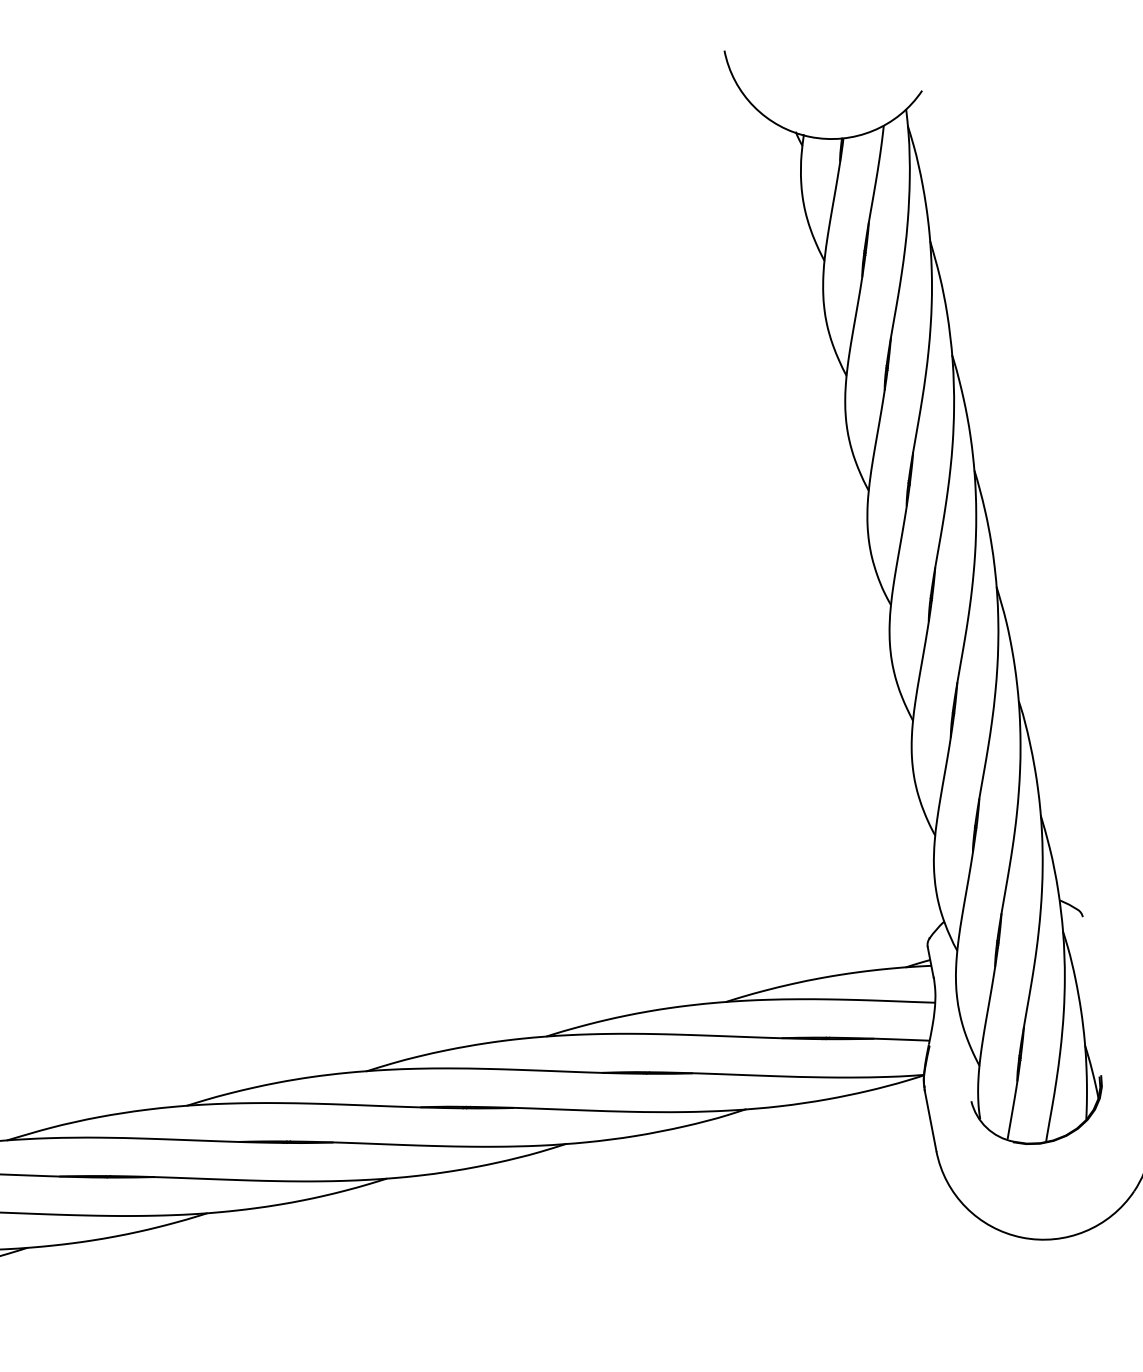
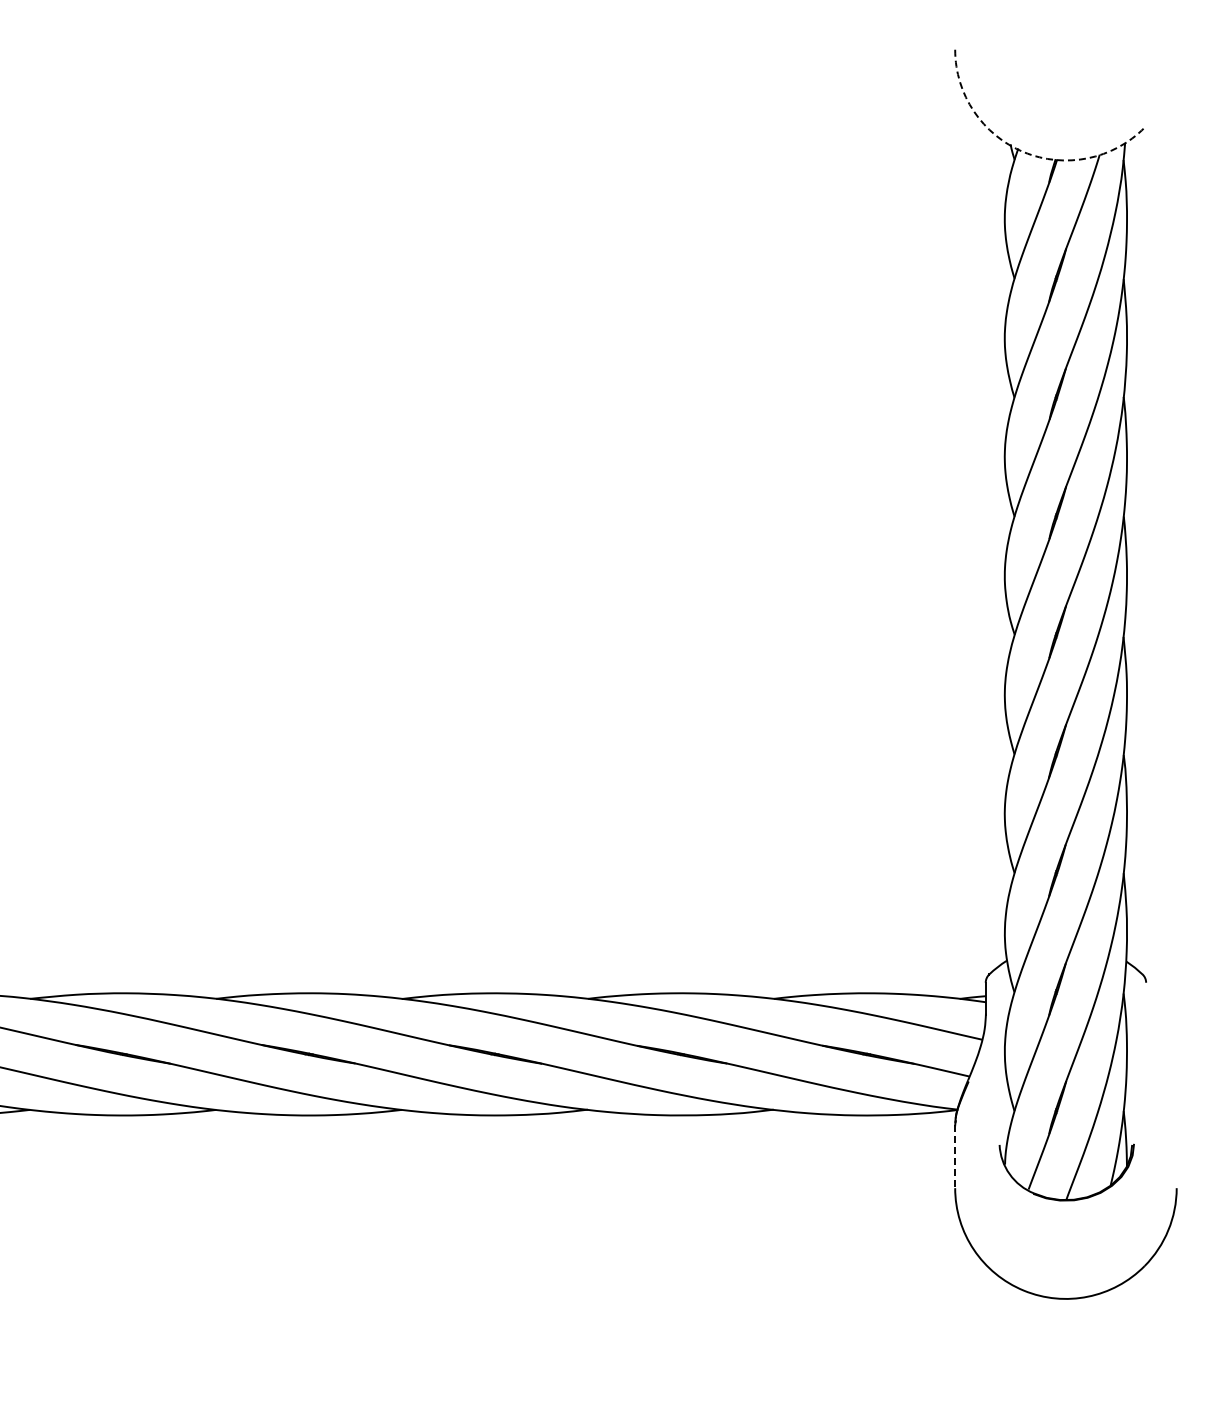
arc: (809, 137) -> (1023, 152), solid -> dashed
line: (930, 1120) -> (955, 1156), solid -> dashed

